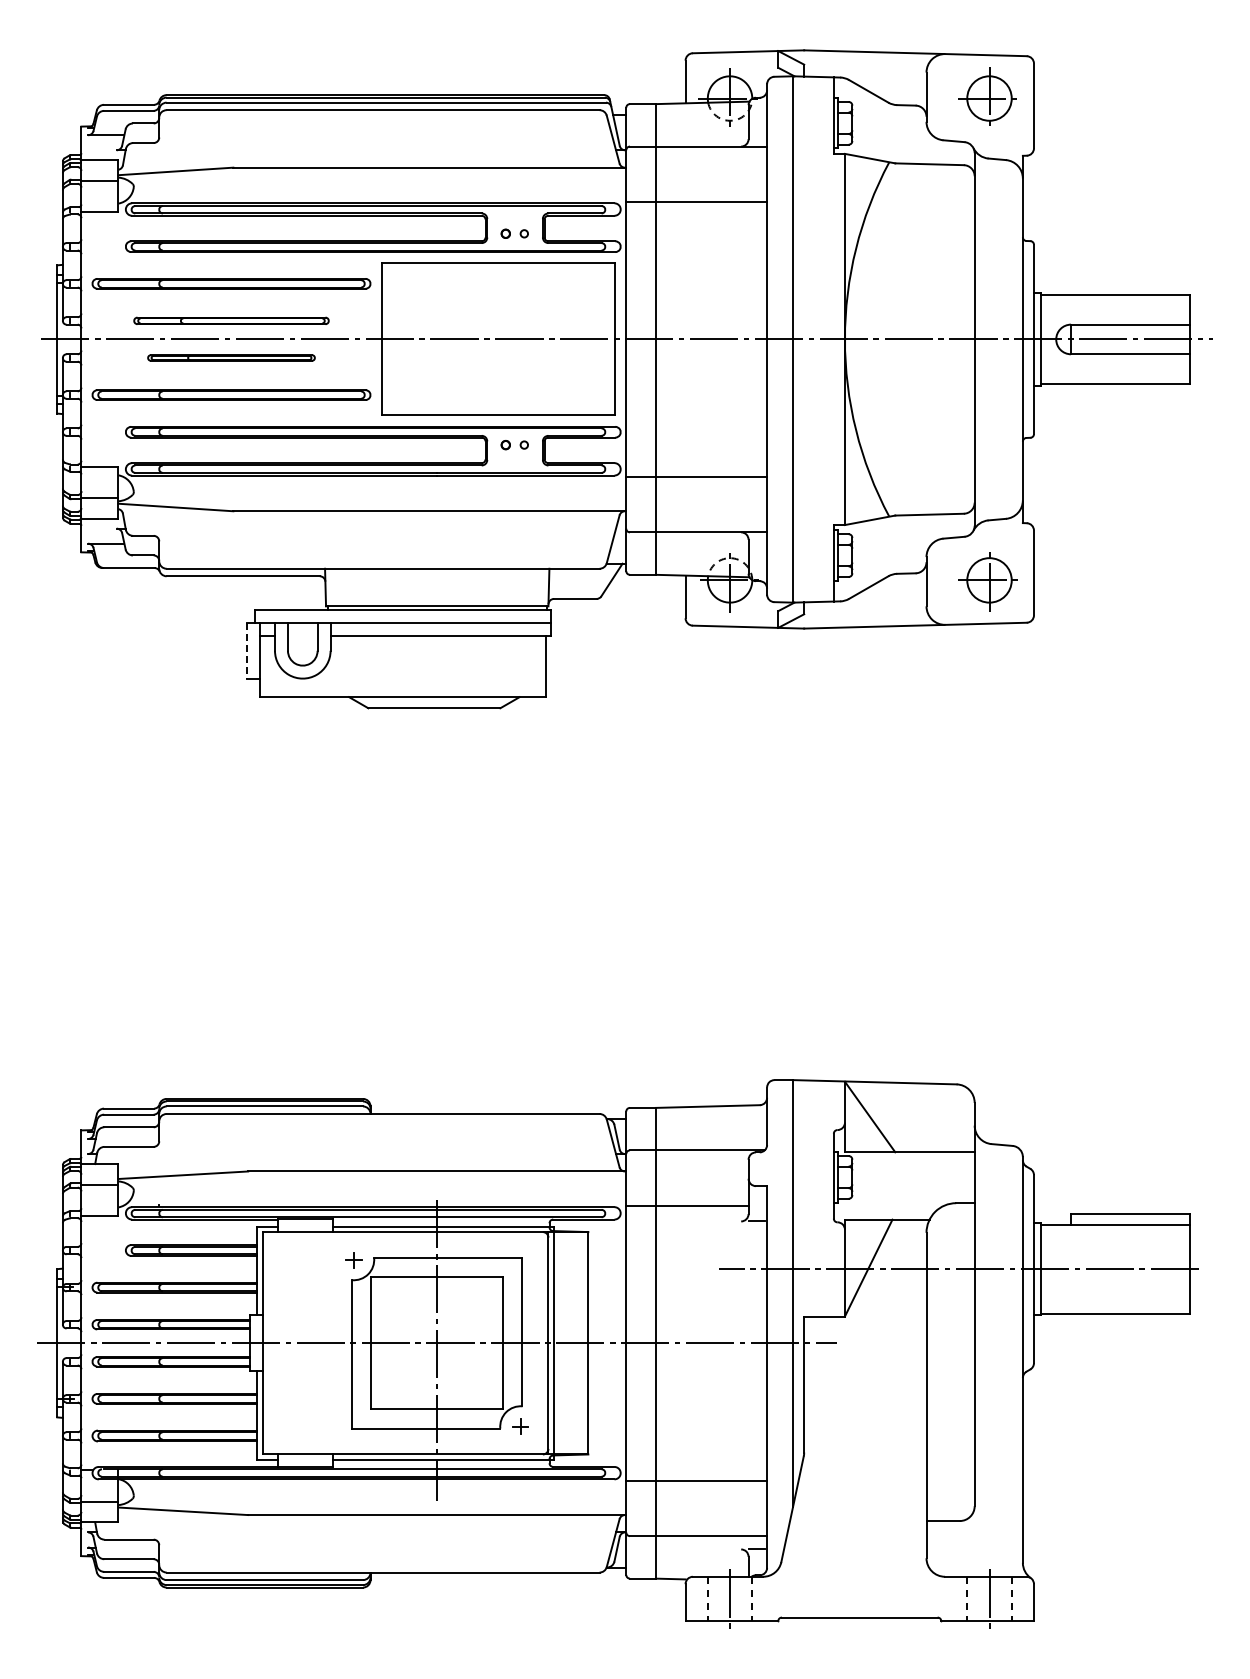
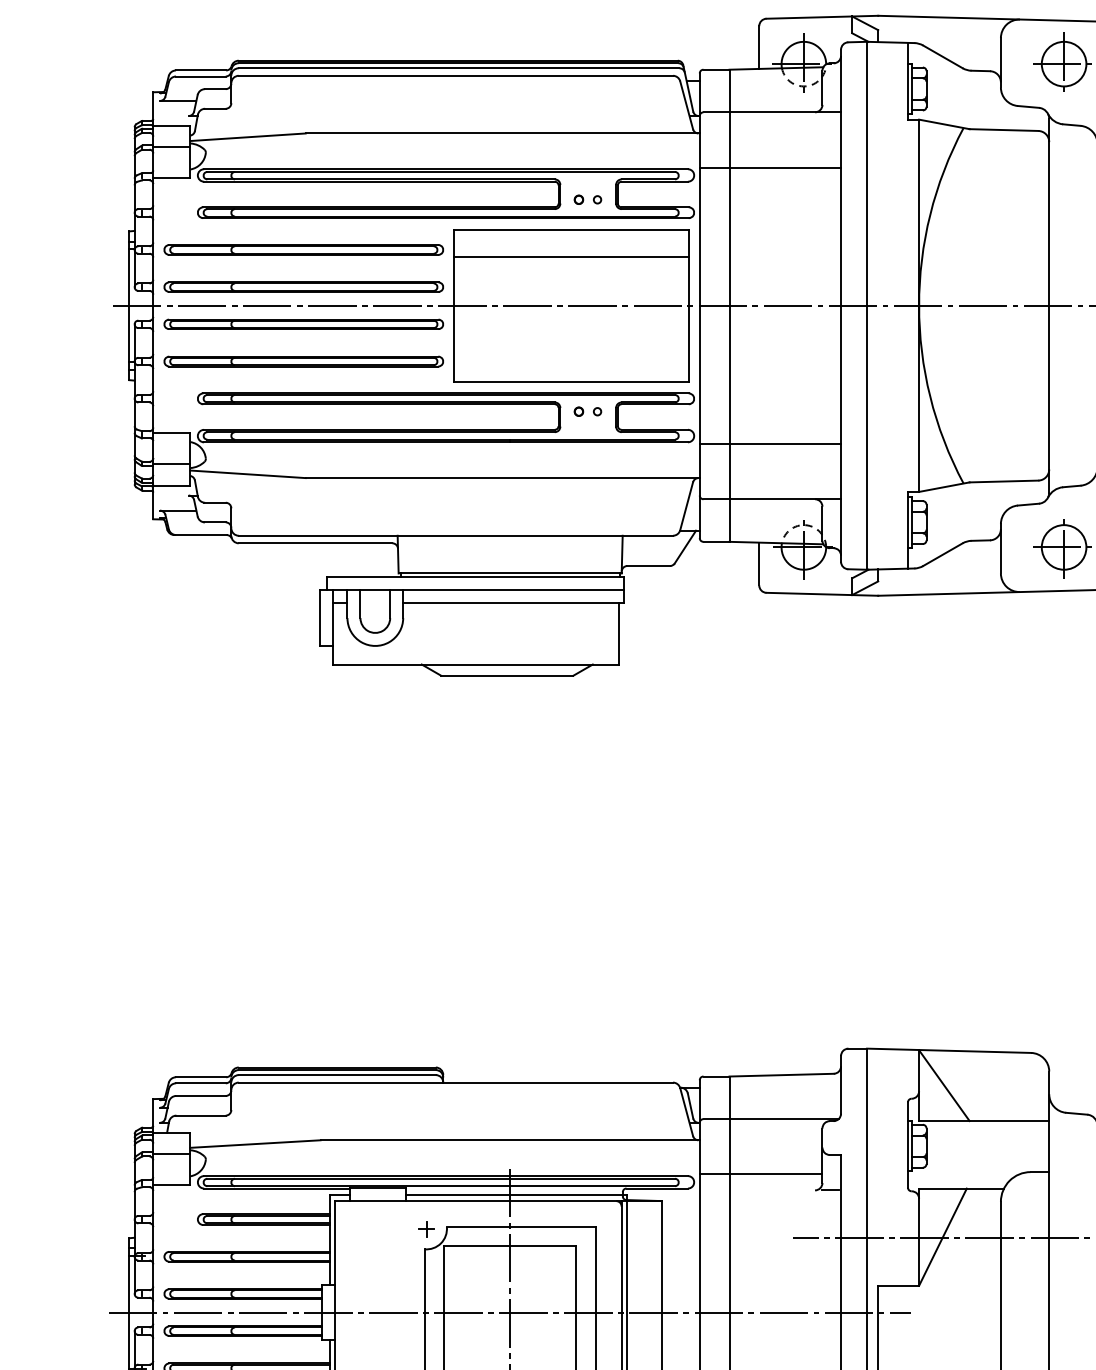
line: (498, 291) -> (571, 257), added
part: (231, 320) -> (303, 286), size x1.43
part: (231, 357) -> (303, 323), size x1.67
line: (247, 650) -> (319, 617), dashed -> solid

